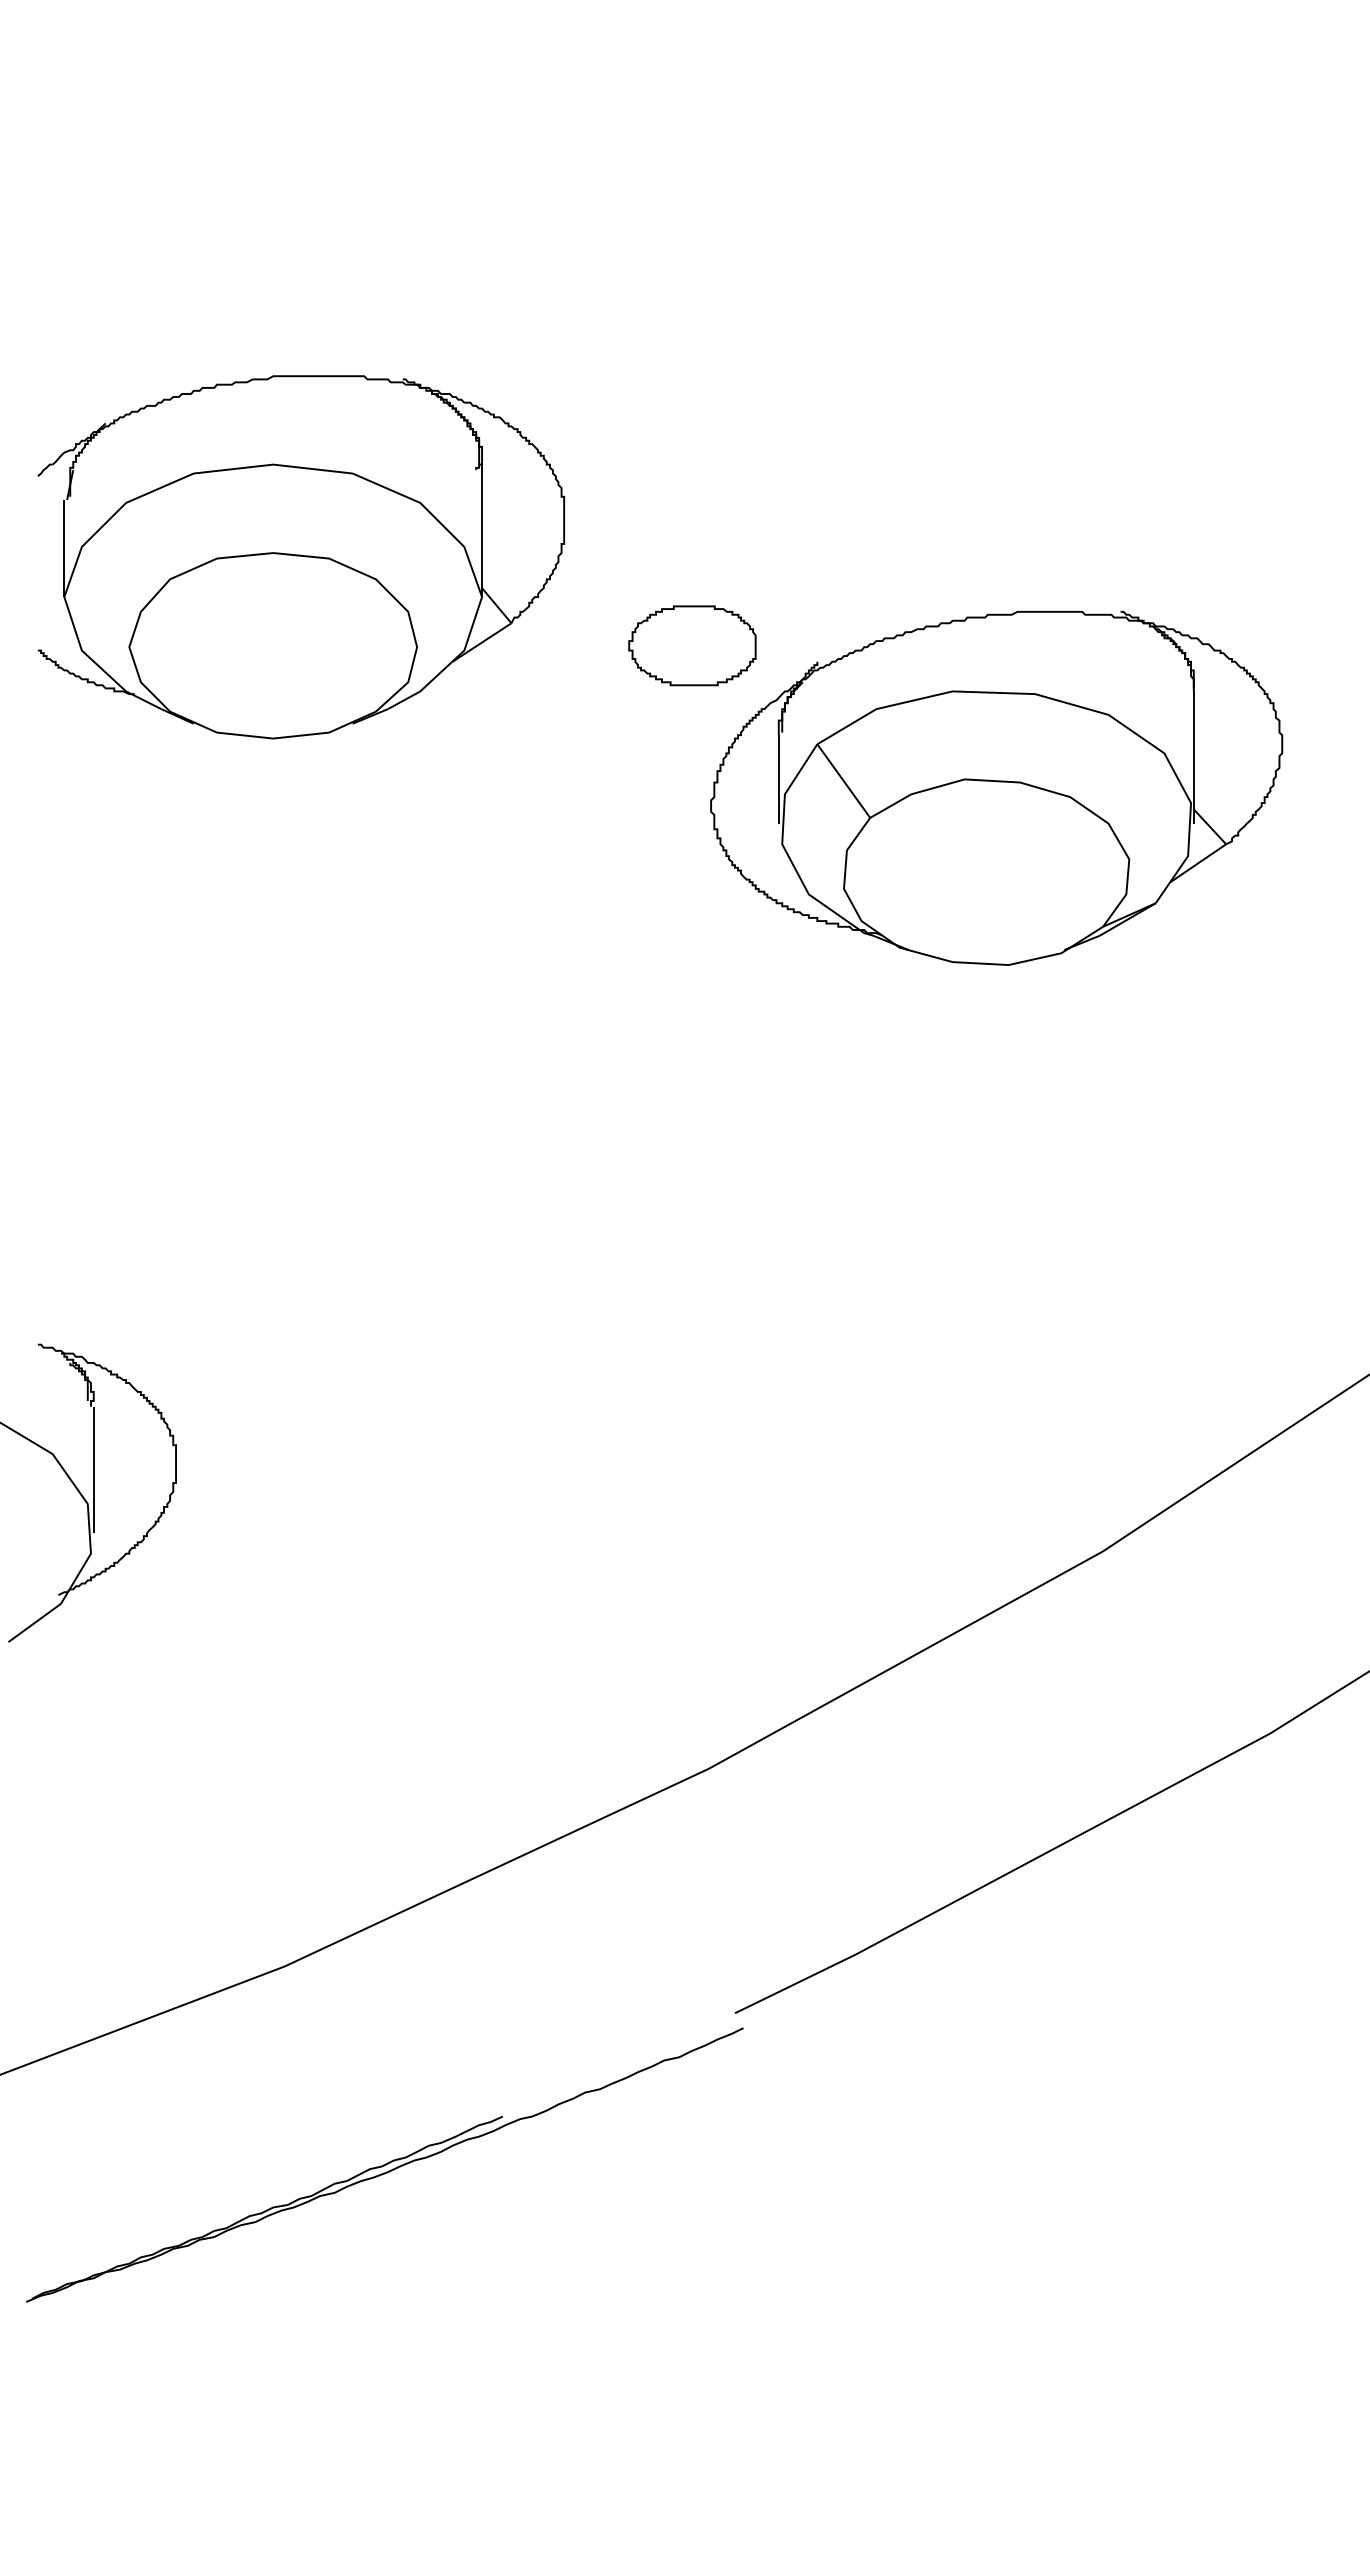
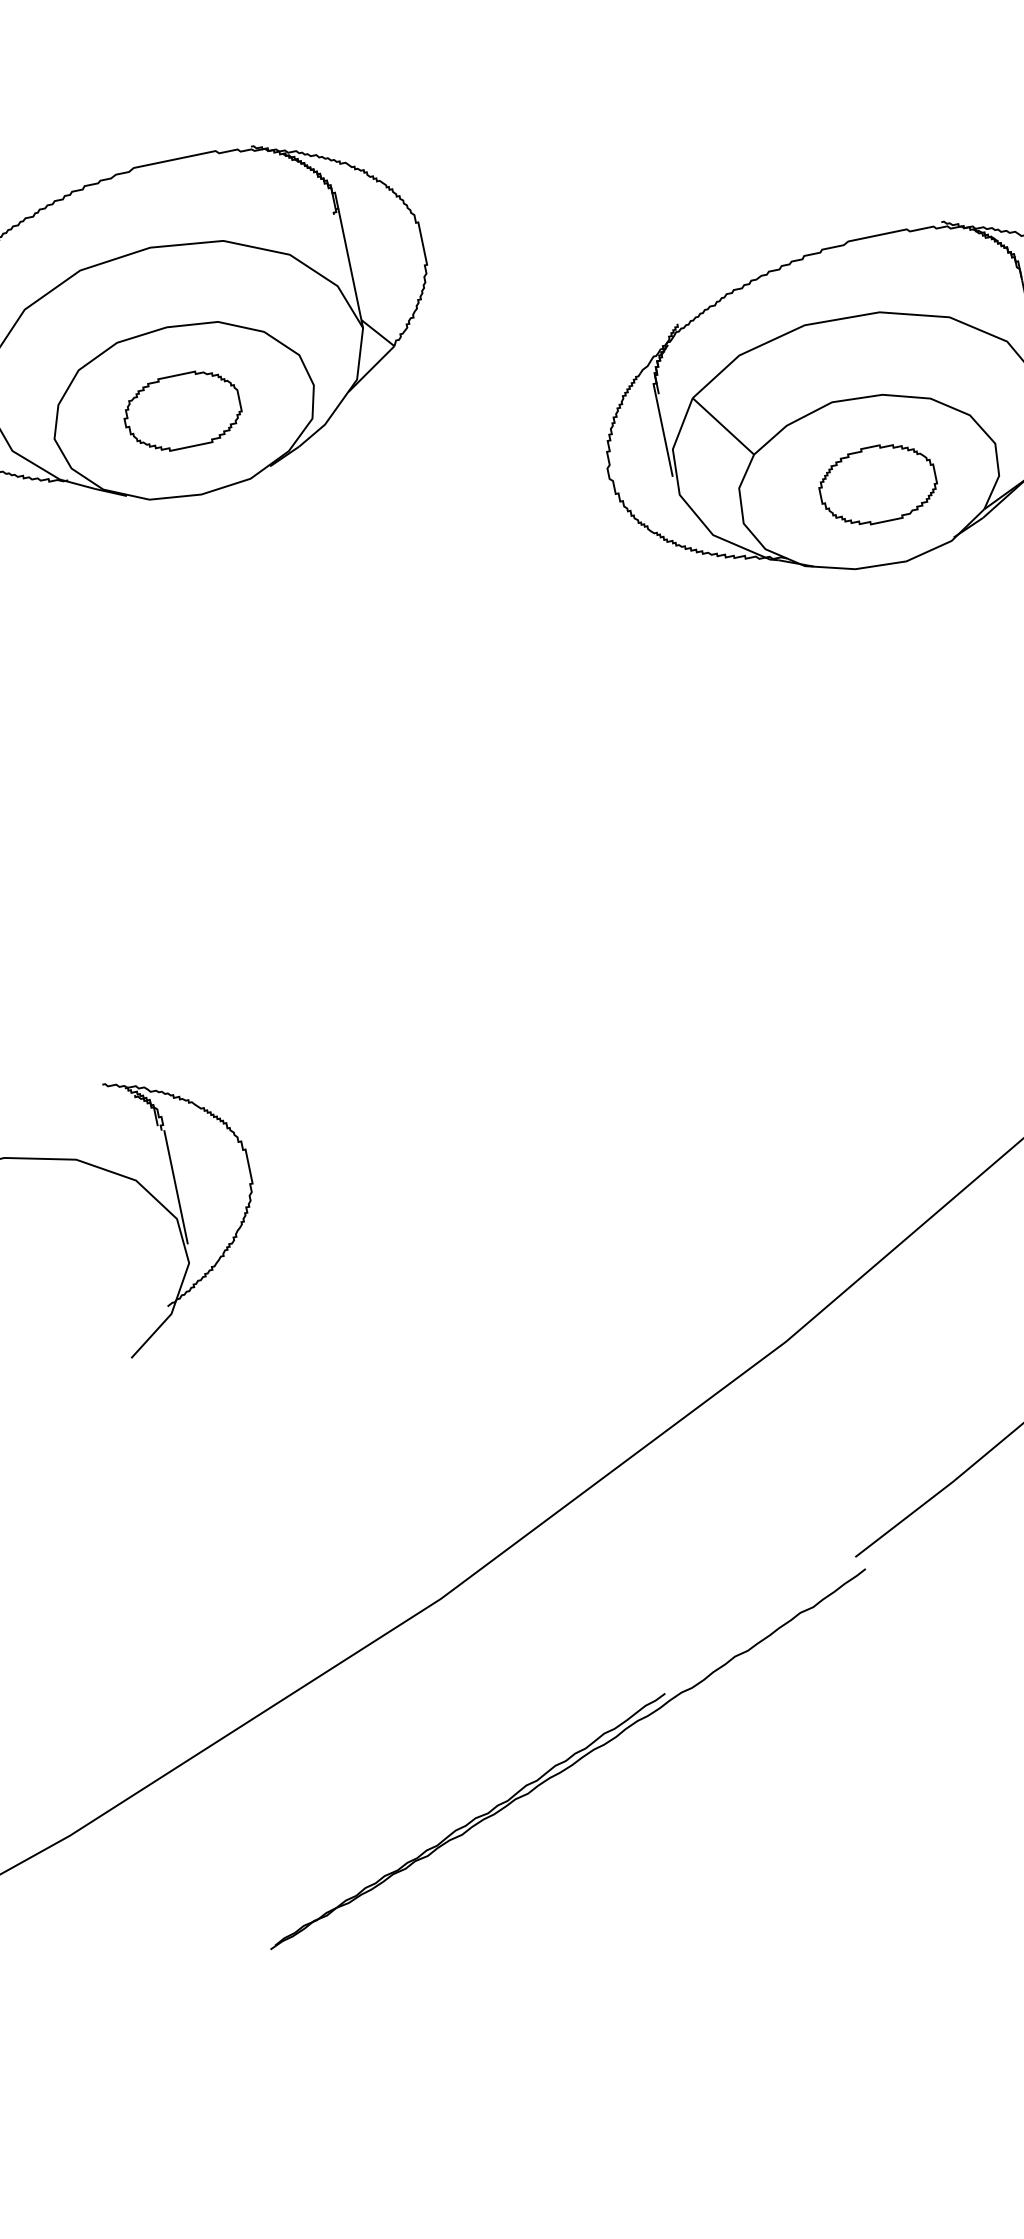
part: (692, 645) -> (182, 411), moved
part: (995, 876) -> (877, 484), added

